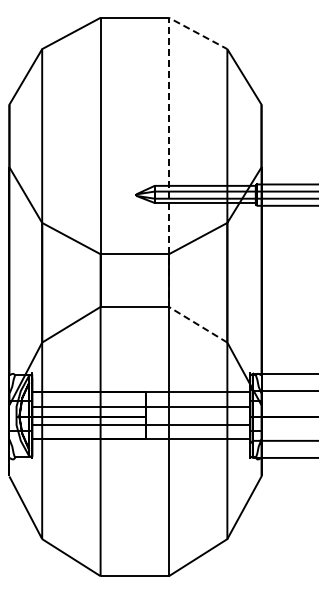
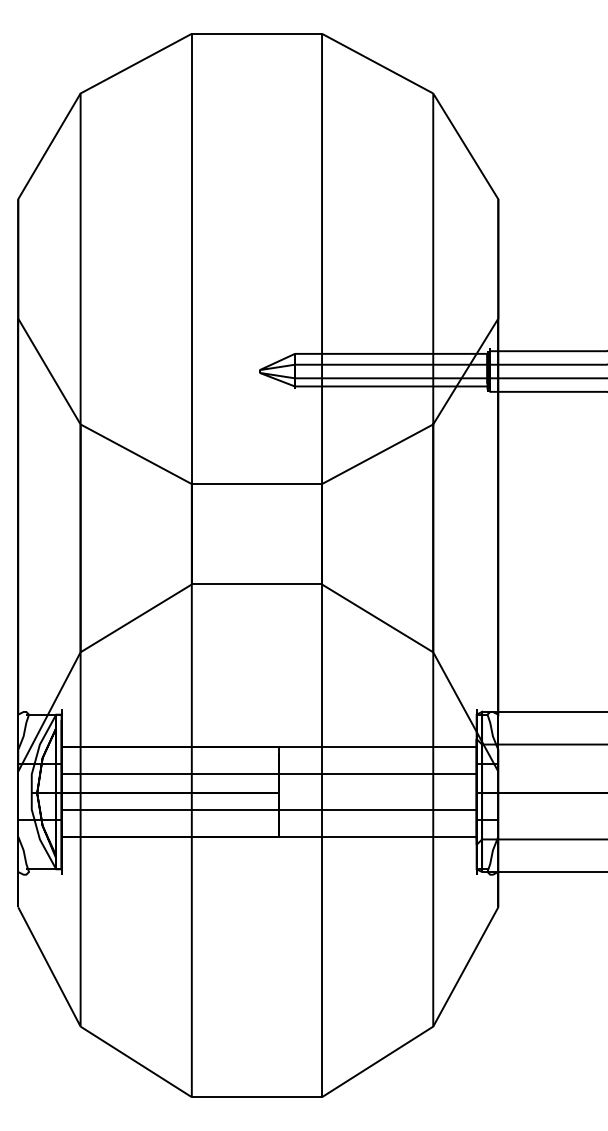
line: (168, 163) -> (321, 311), dashed -> solid

